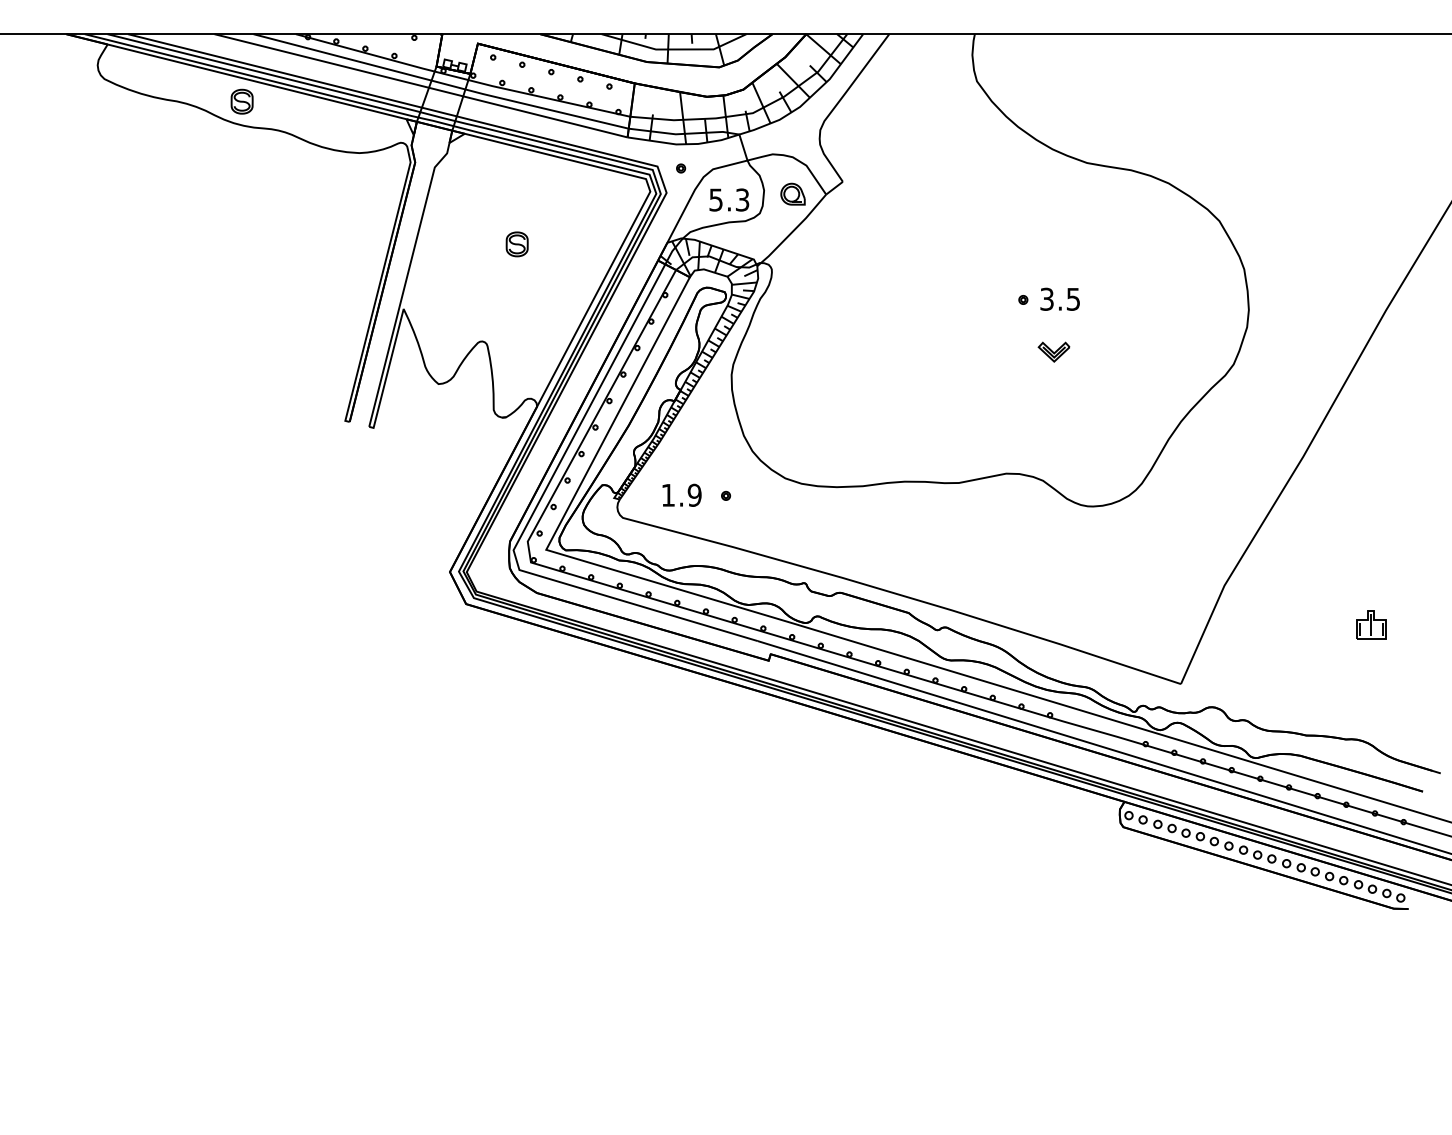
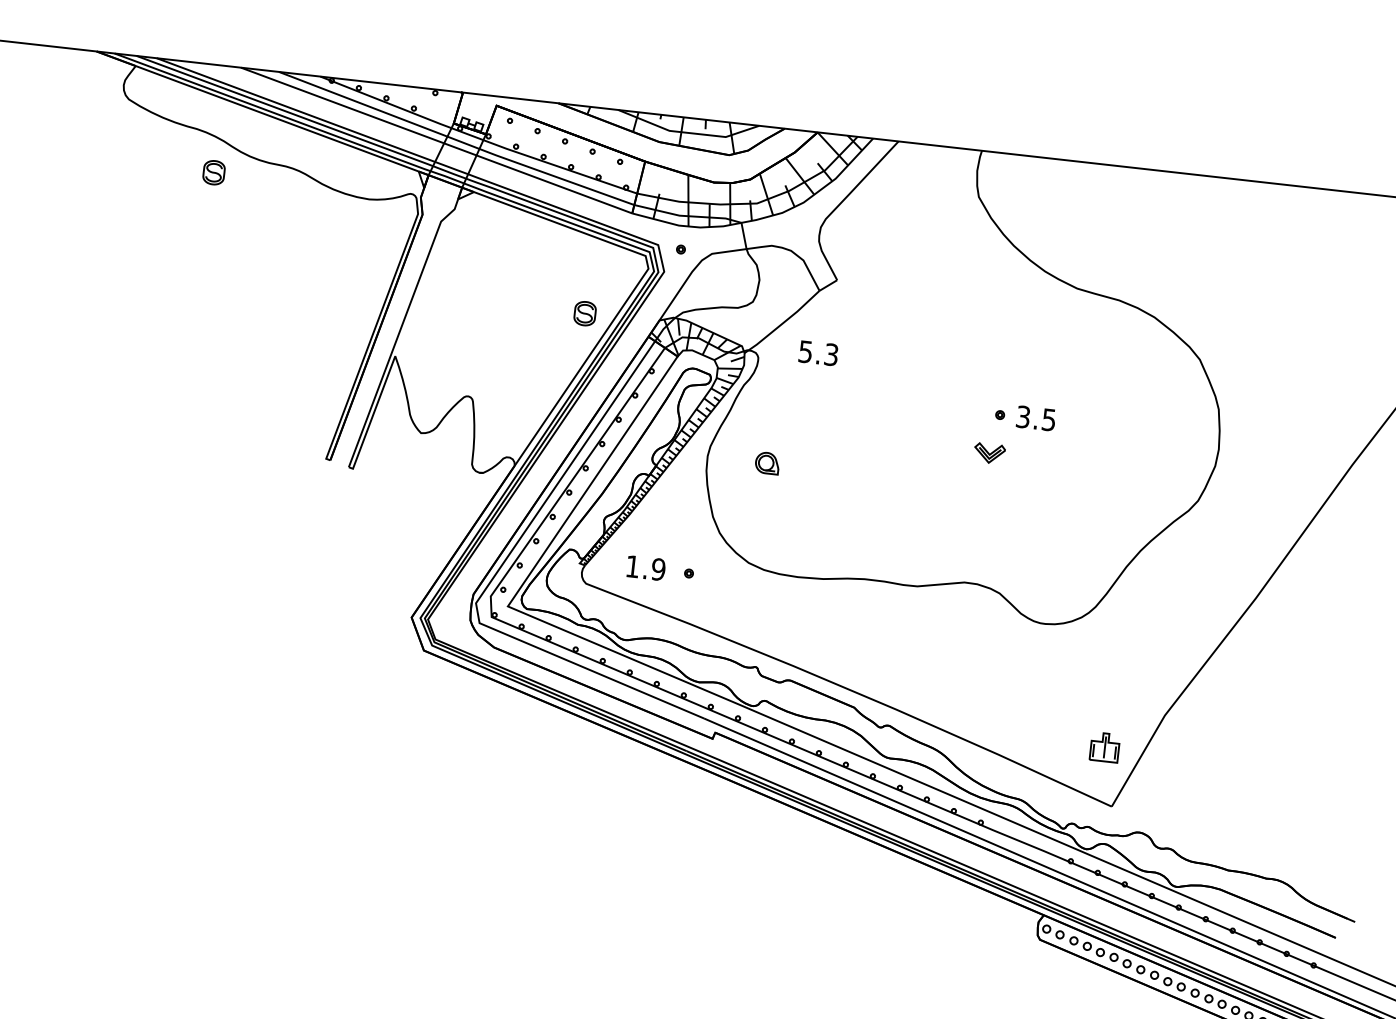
part: (241, 101) -> (213, 172), moved
part: (792, 193) -> (767, 462), moved
text: (729, 199) -> (818, 352), moved
part: (516, 244) -> (584, 313), moved
part: (1053, 351) -> (989, 452), moved
part: (1371, 624) -> (1105, 747), moved

